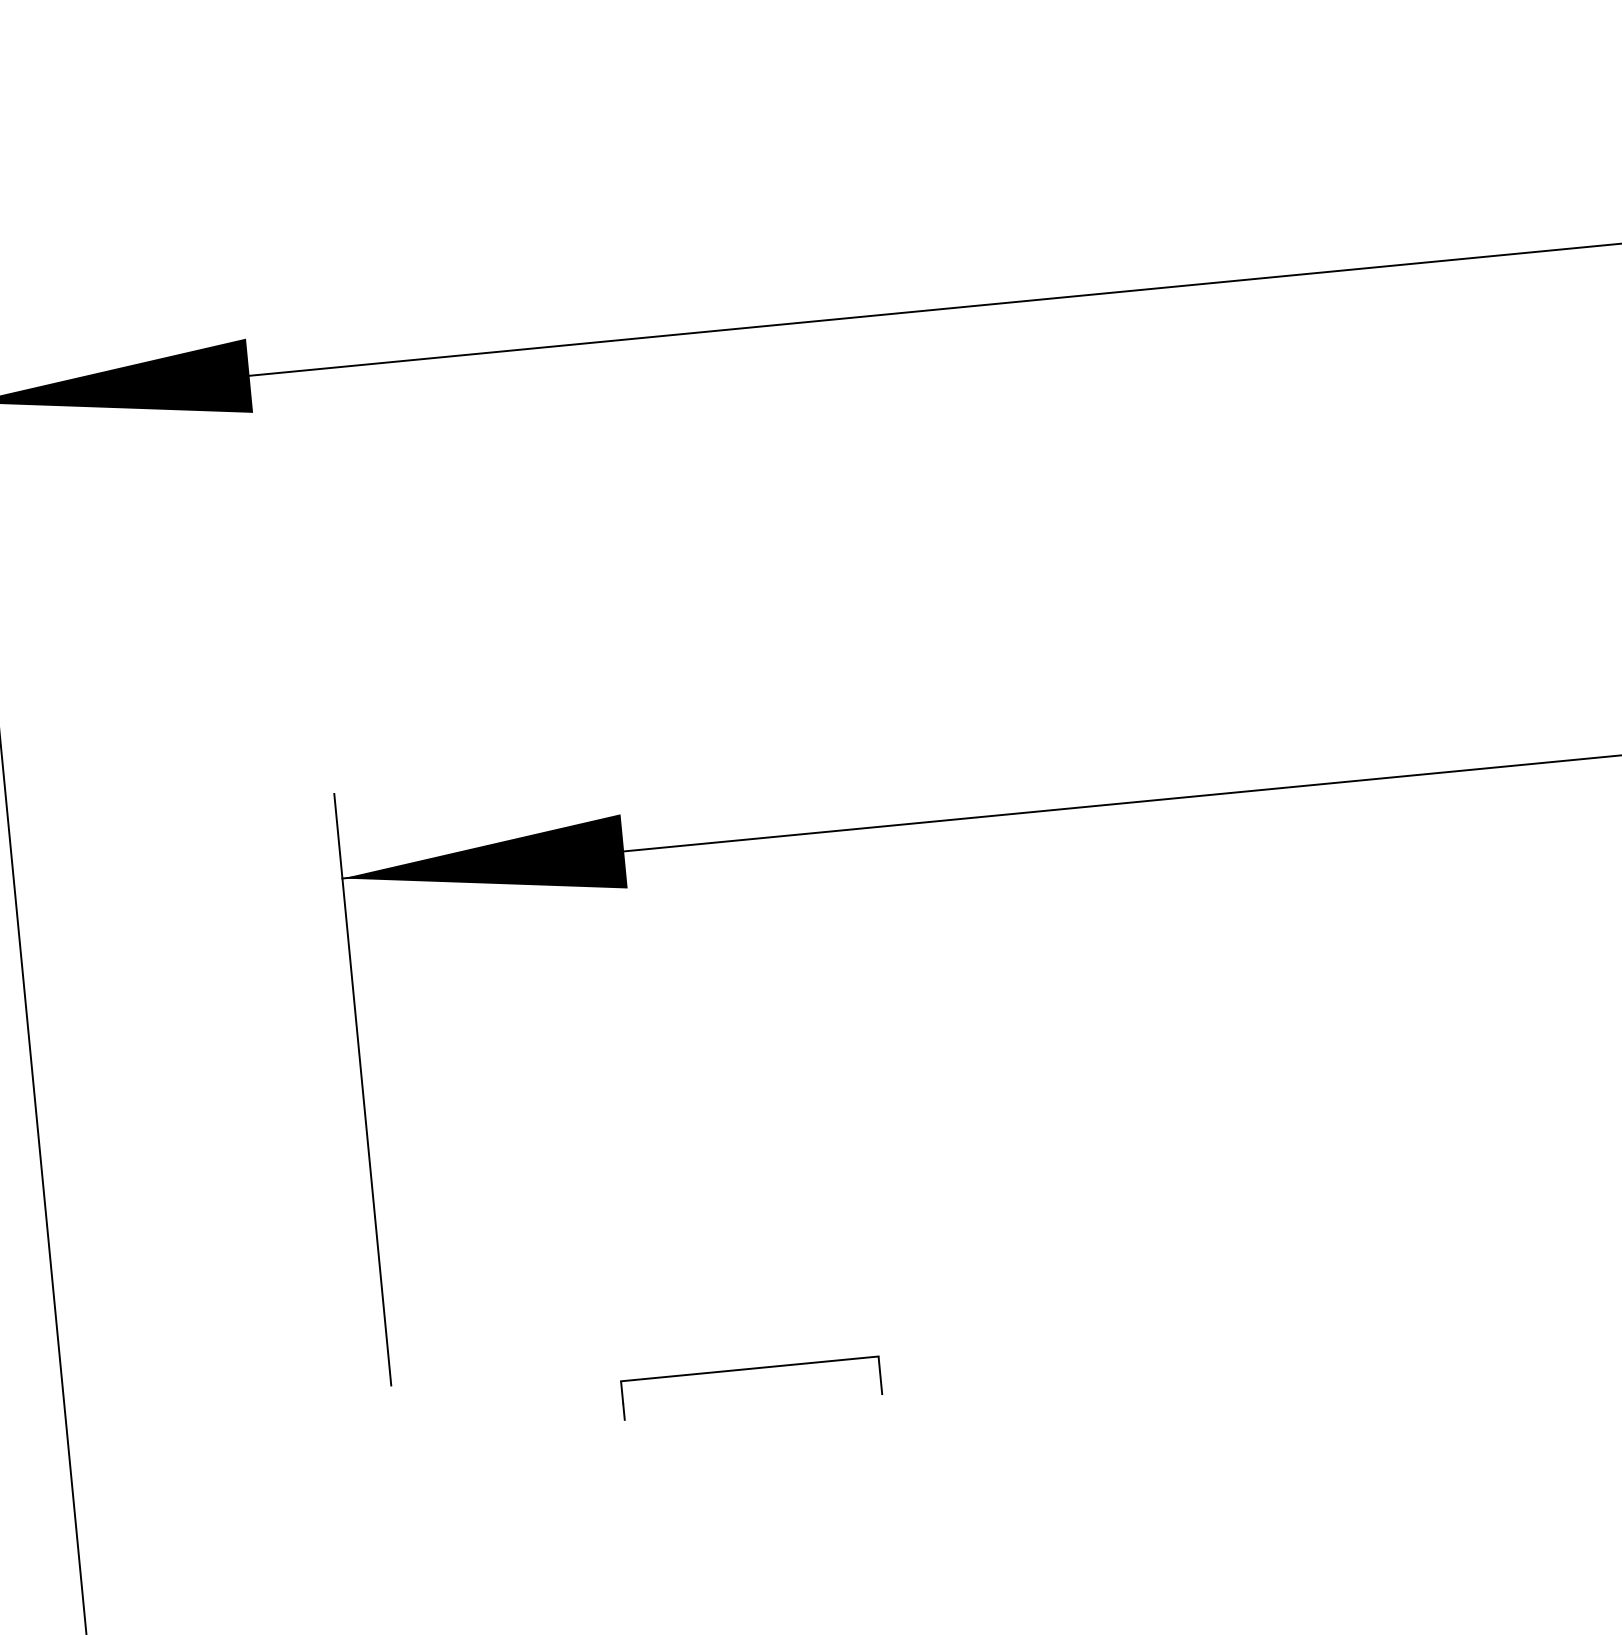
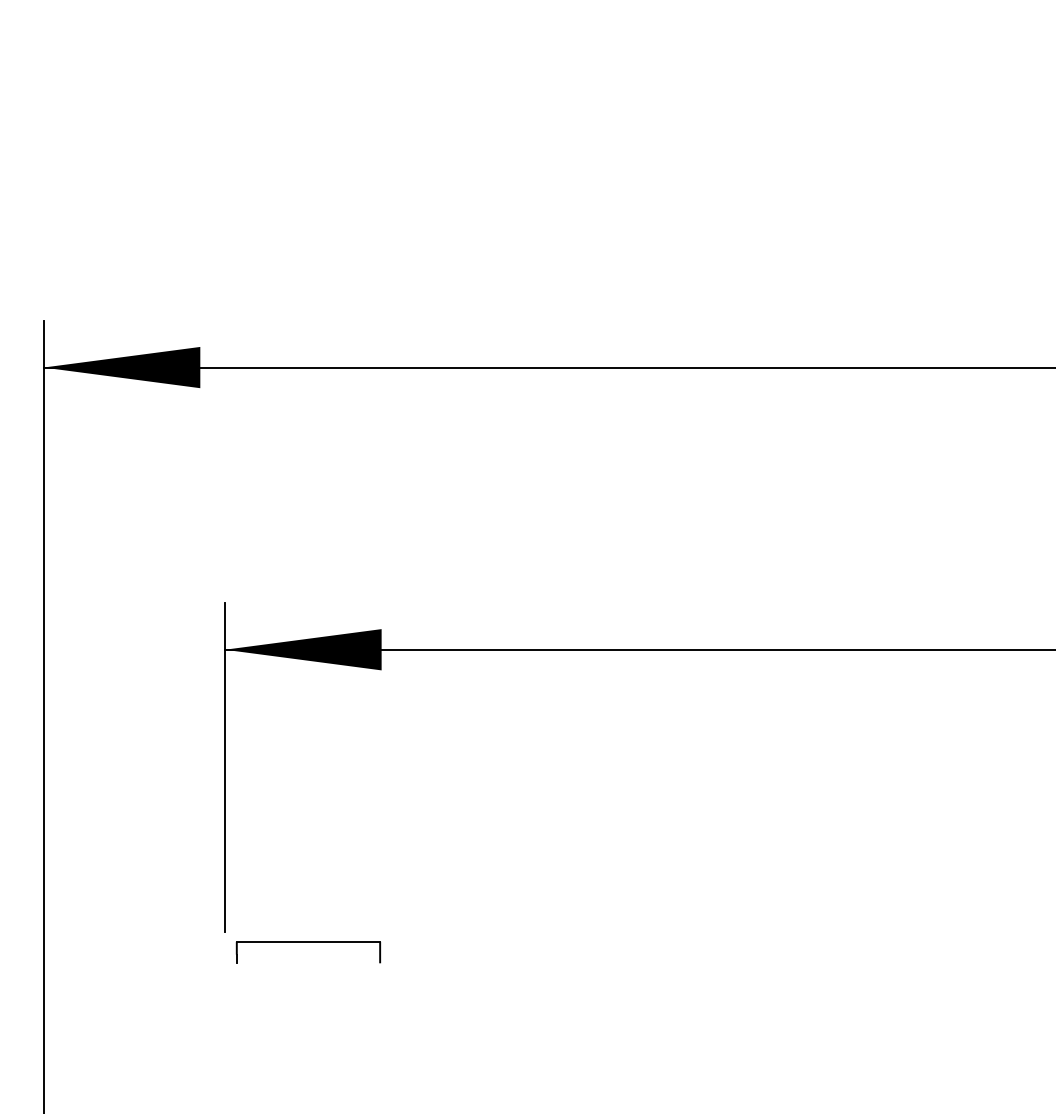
part: (748, 1370) -> (307, 942), moved

